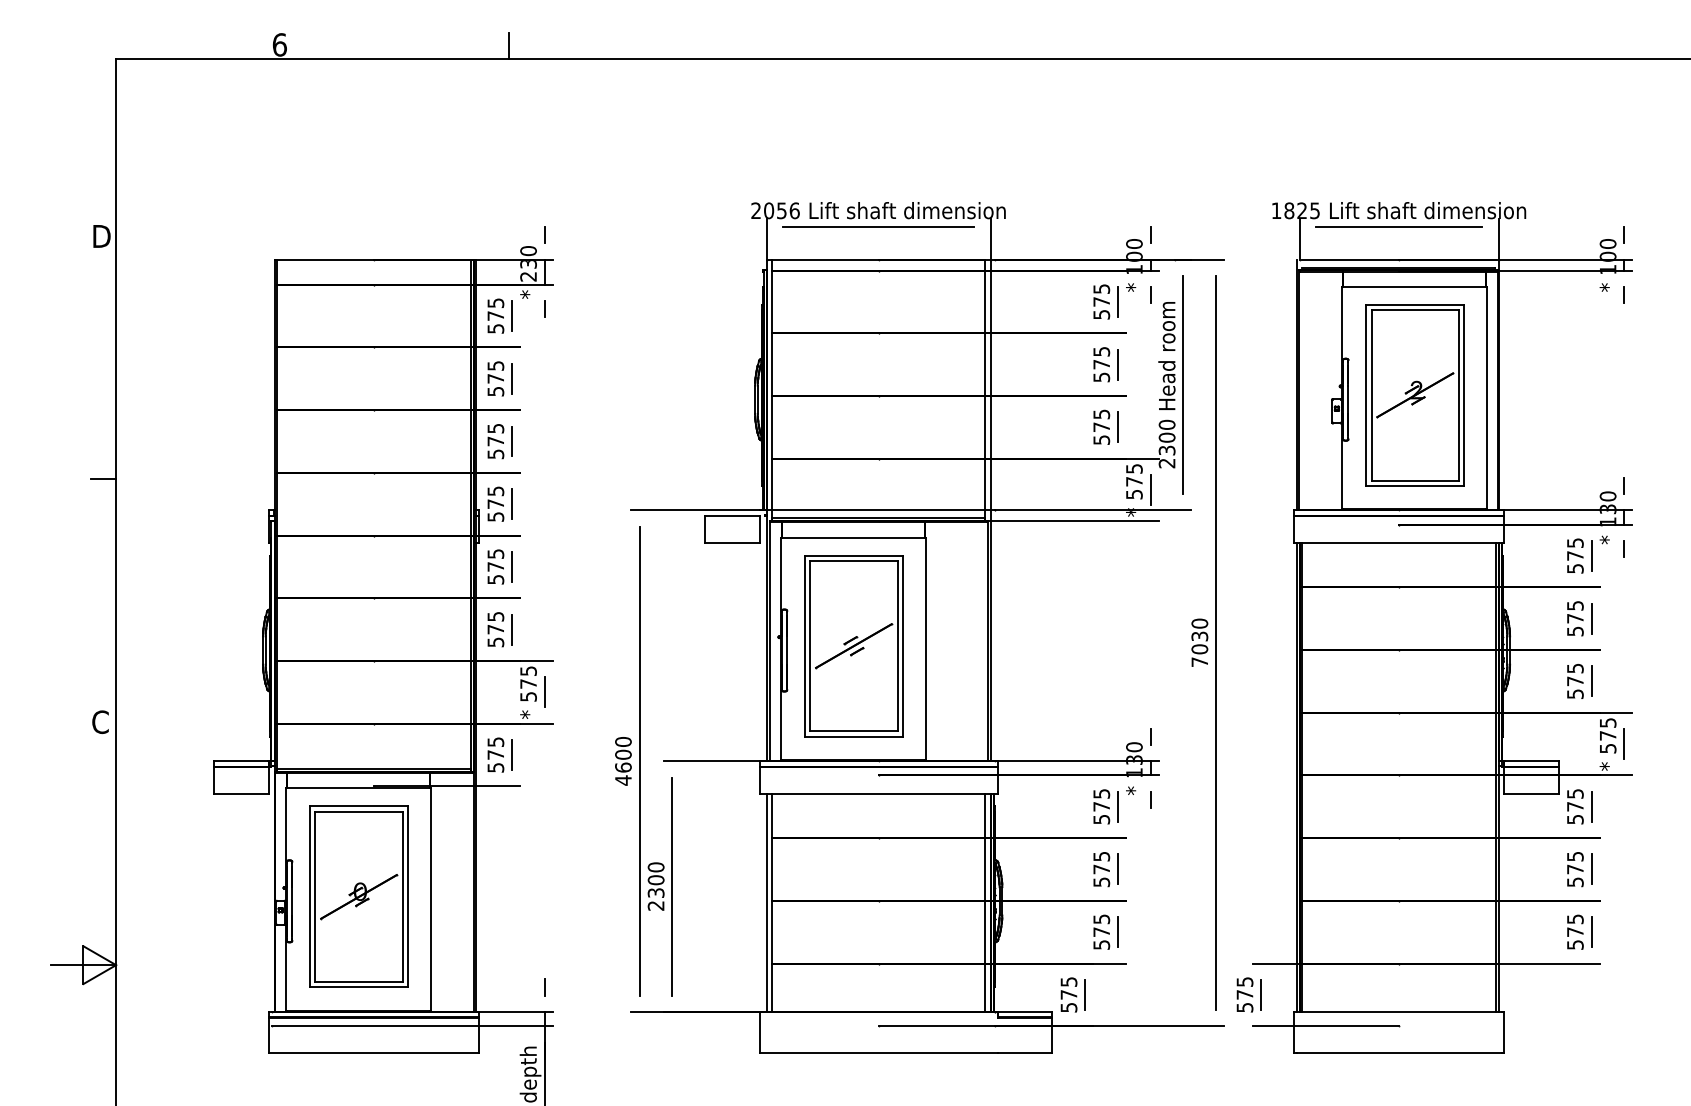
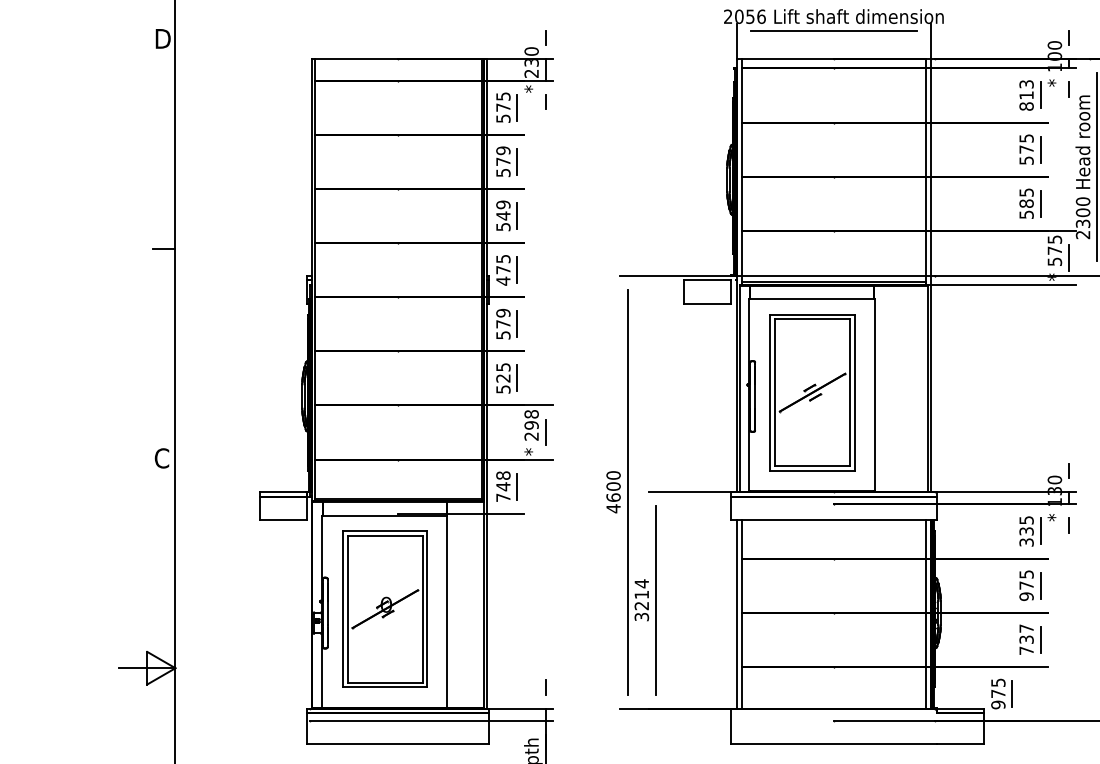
text: (1101, 301) -> (1026, 95), 575 -> 813
text: (495, 365) -> (503, 150), 575 -> 579
text: (1101, 427) -> (1026, 203), 575 -> 585
text: (495, 434) -> (503, 209), 575 -> 549
text: (495, 516) -> (503, 280), 575 -> 475
text: (495, 554) -> (503, 313), 575 -> 579
text: (495, 629) -> (503, 378), 575 -> 525
text: (528, 683) -> (531, 424), 575 -> 298
text: (495, 754) -> (503, 486), 575 -> 748
text: (1101, 812) -> (1026, 536), 575 -> 335
text: (1101, 882) -> (1026, 596), 575 -> 975
text: (655, 886) -> (641, 600), 2300 -> 3214
text: (1101, 931) -> (1026, 639), 575 -> 737
text: (1068, 1007) -> (997, 704), 575 -> 975

